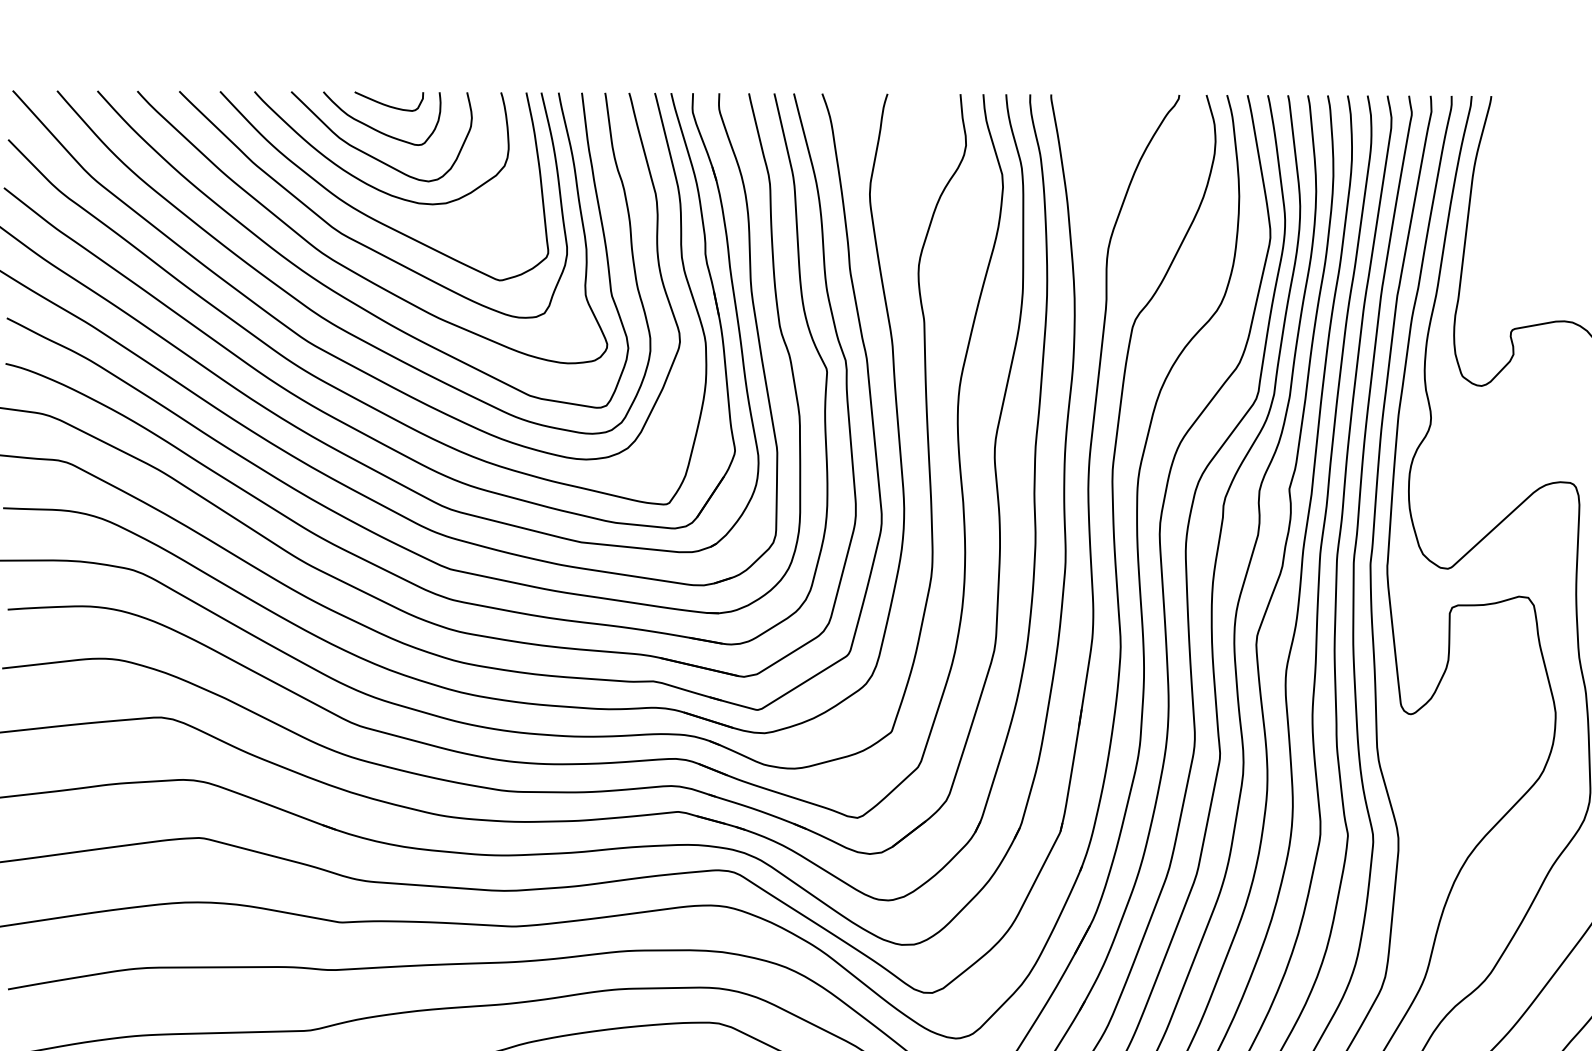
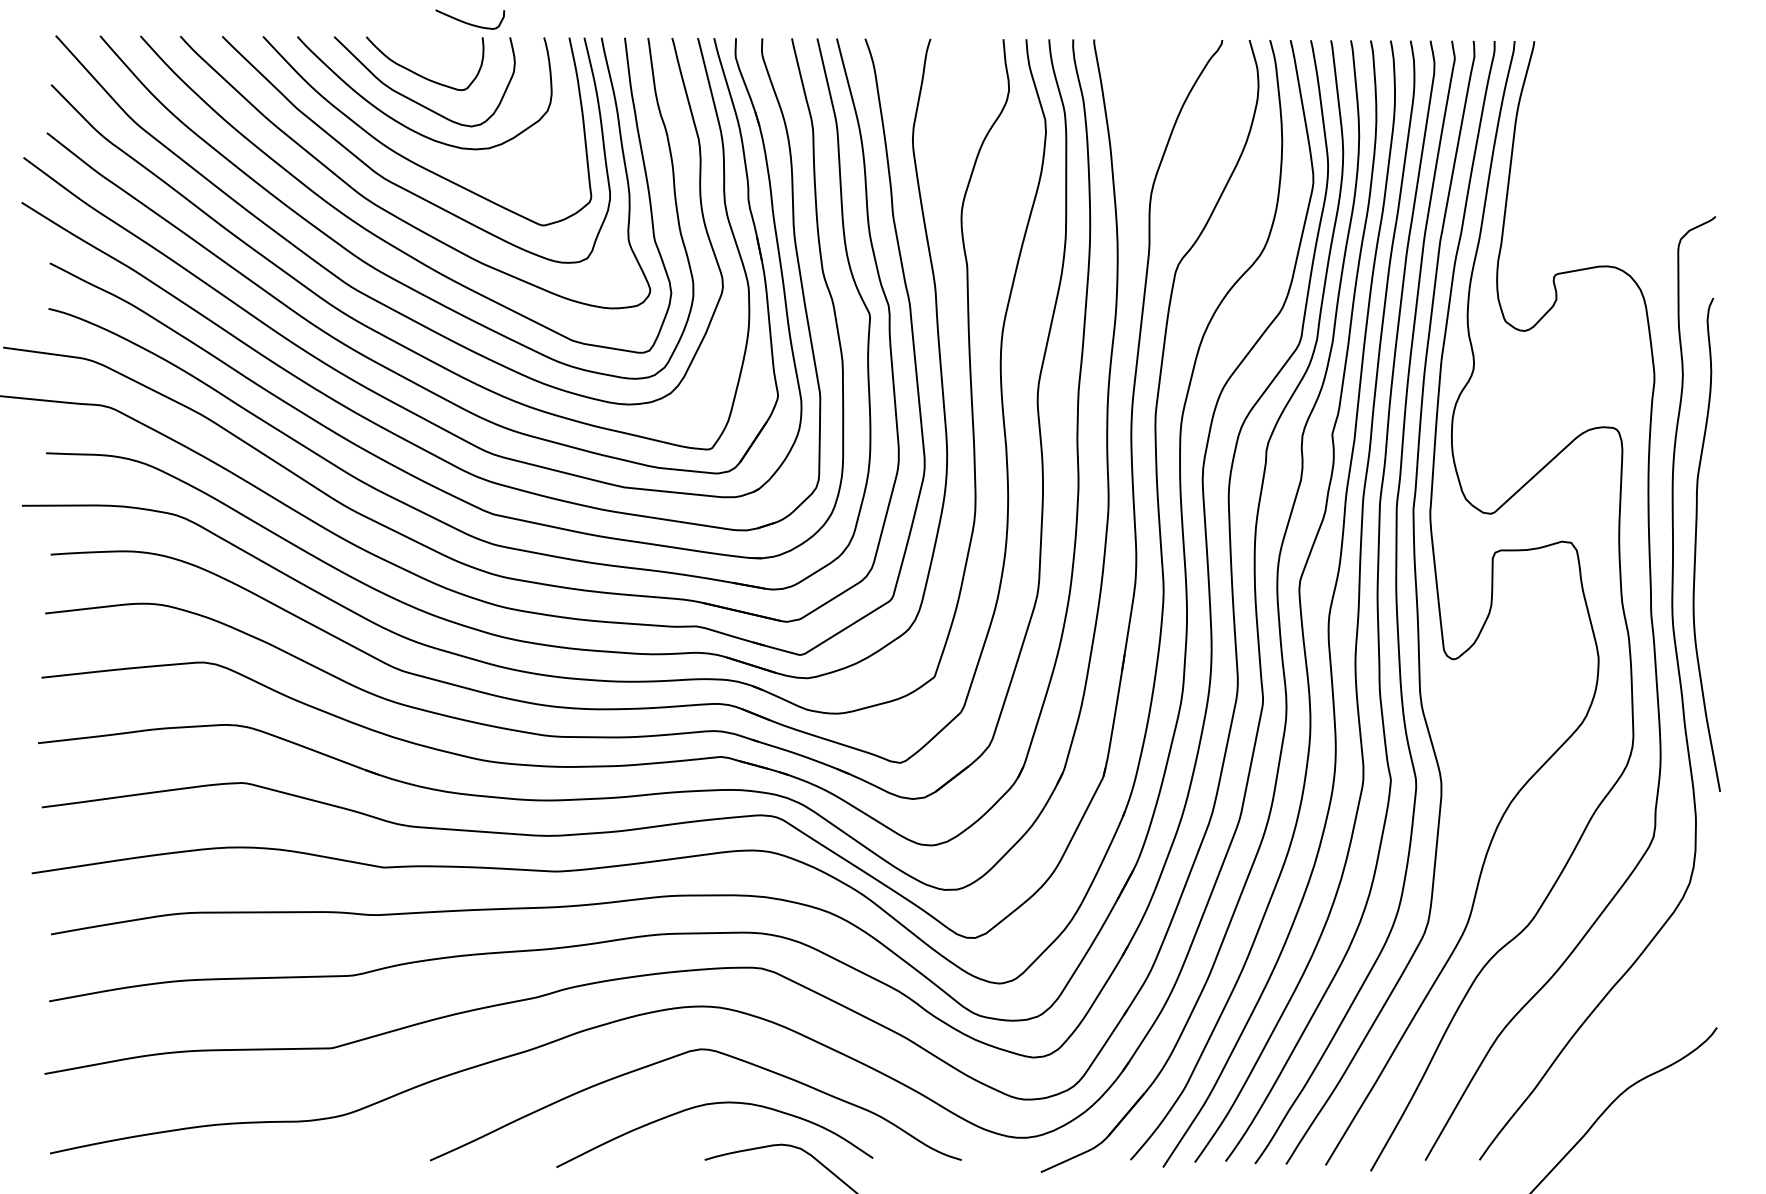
curve: (387, 104) -> (468, 22), moved

